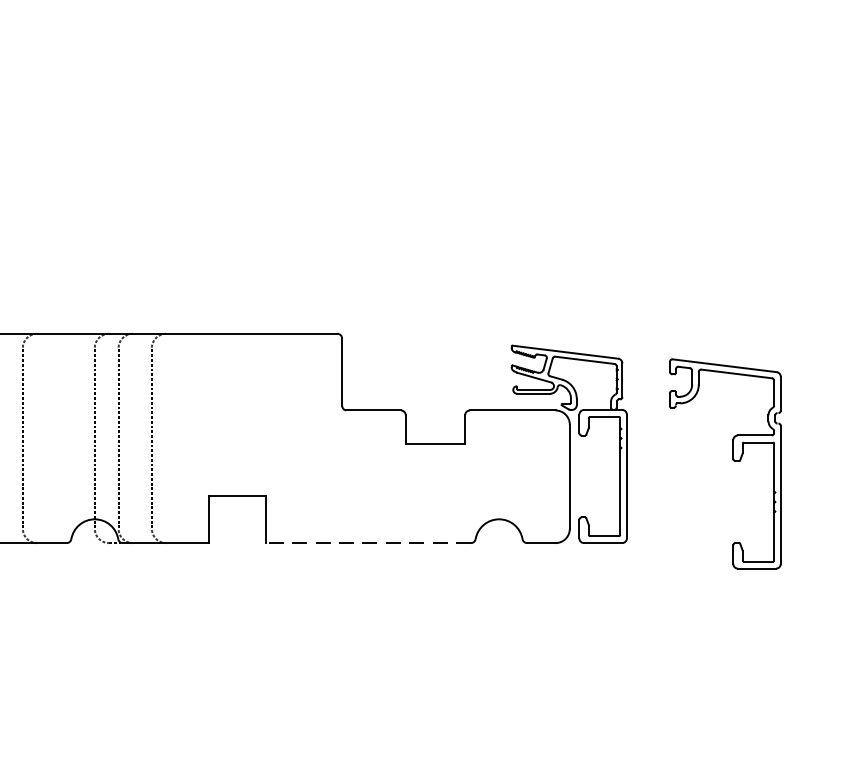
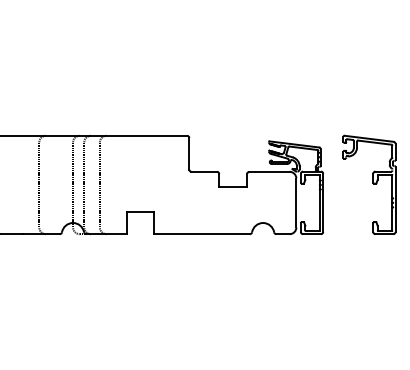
part: (725, 462) -> (369, 184), moved
line: (368, 543) -> (201, 234), dashed -> solid

